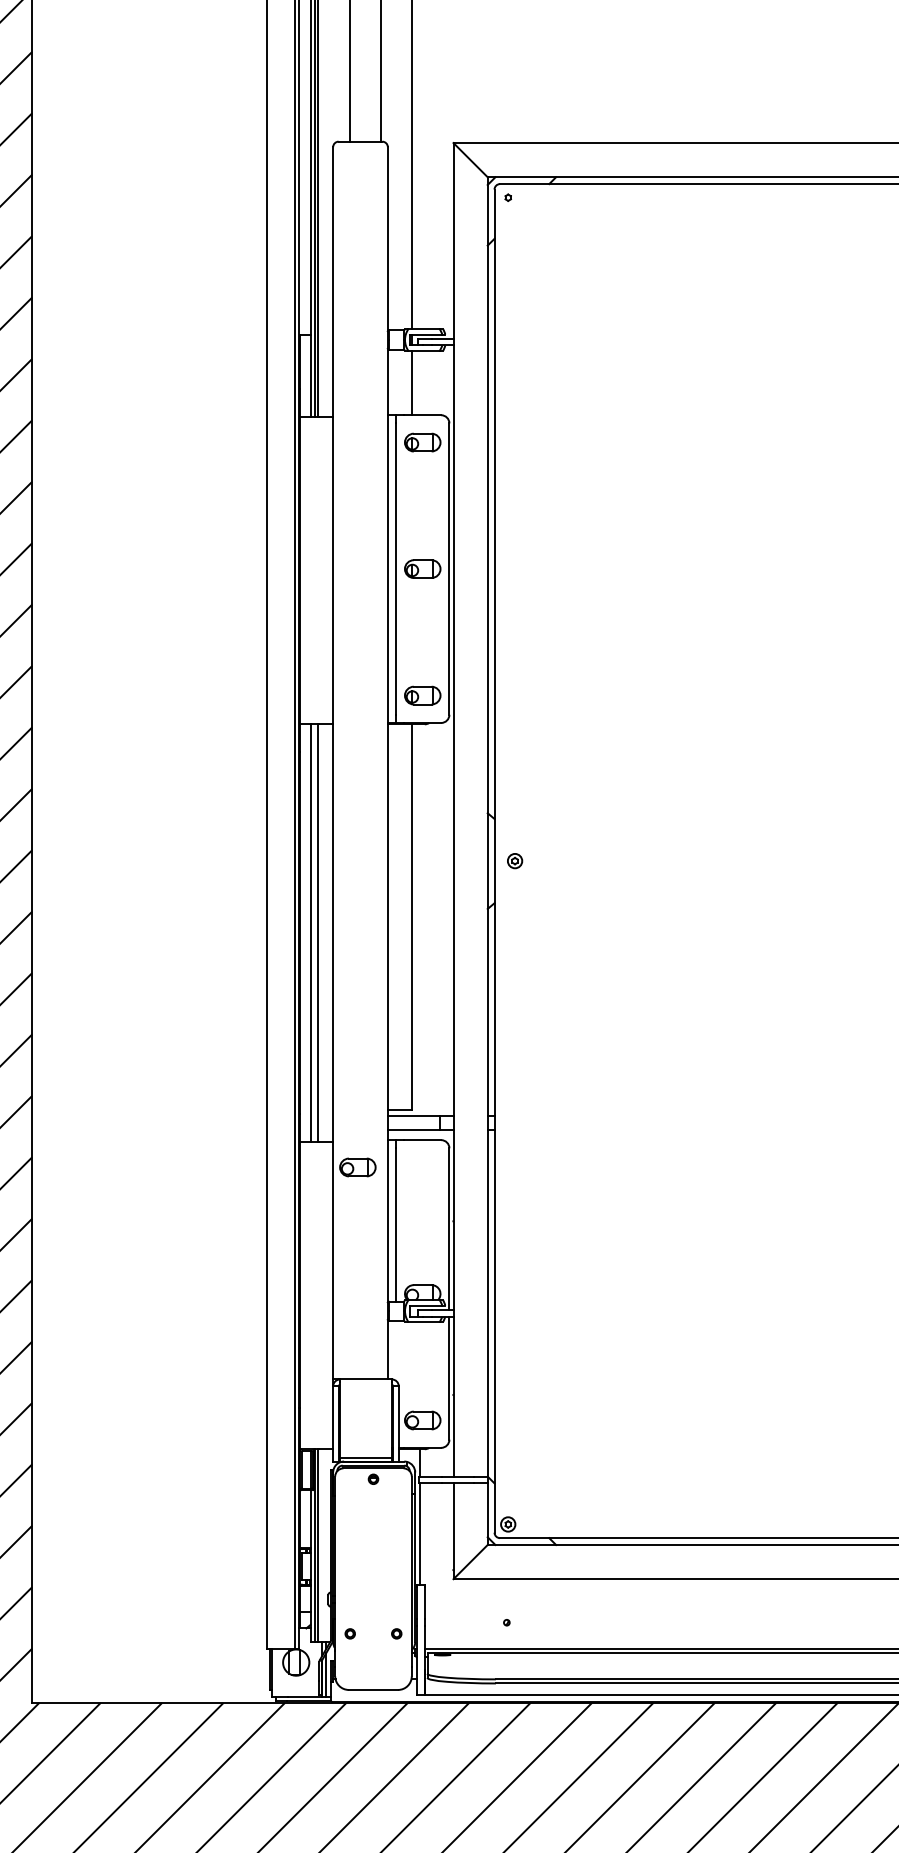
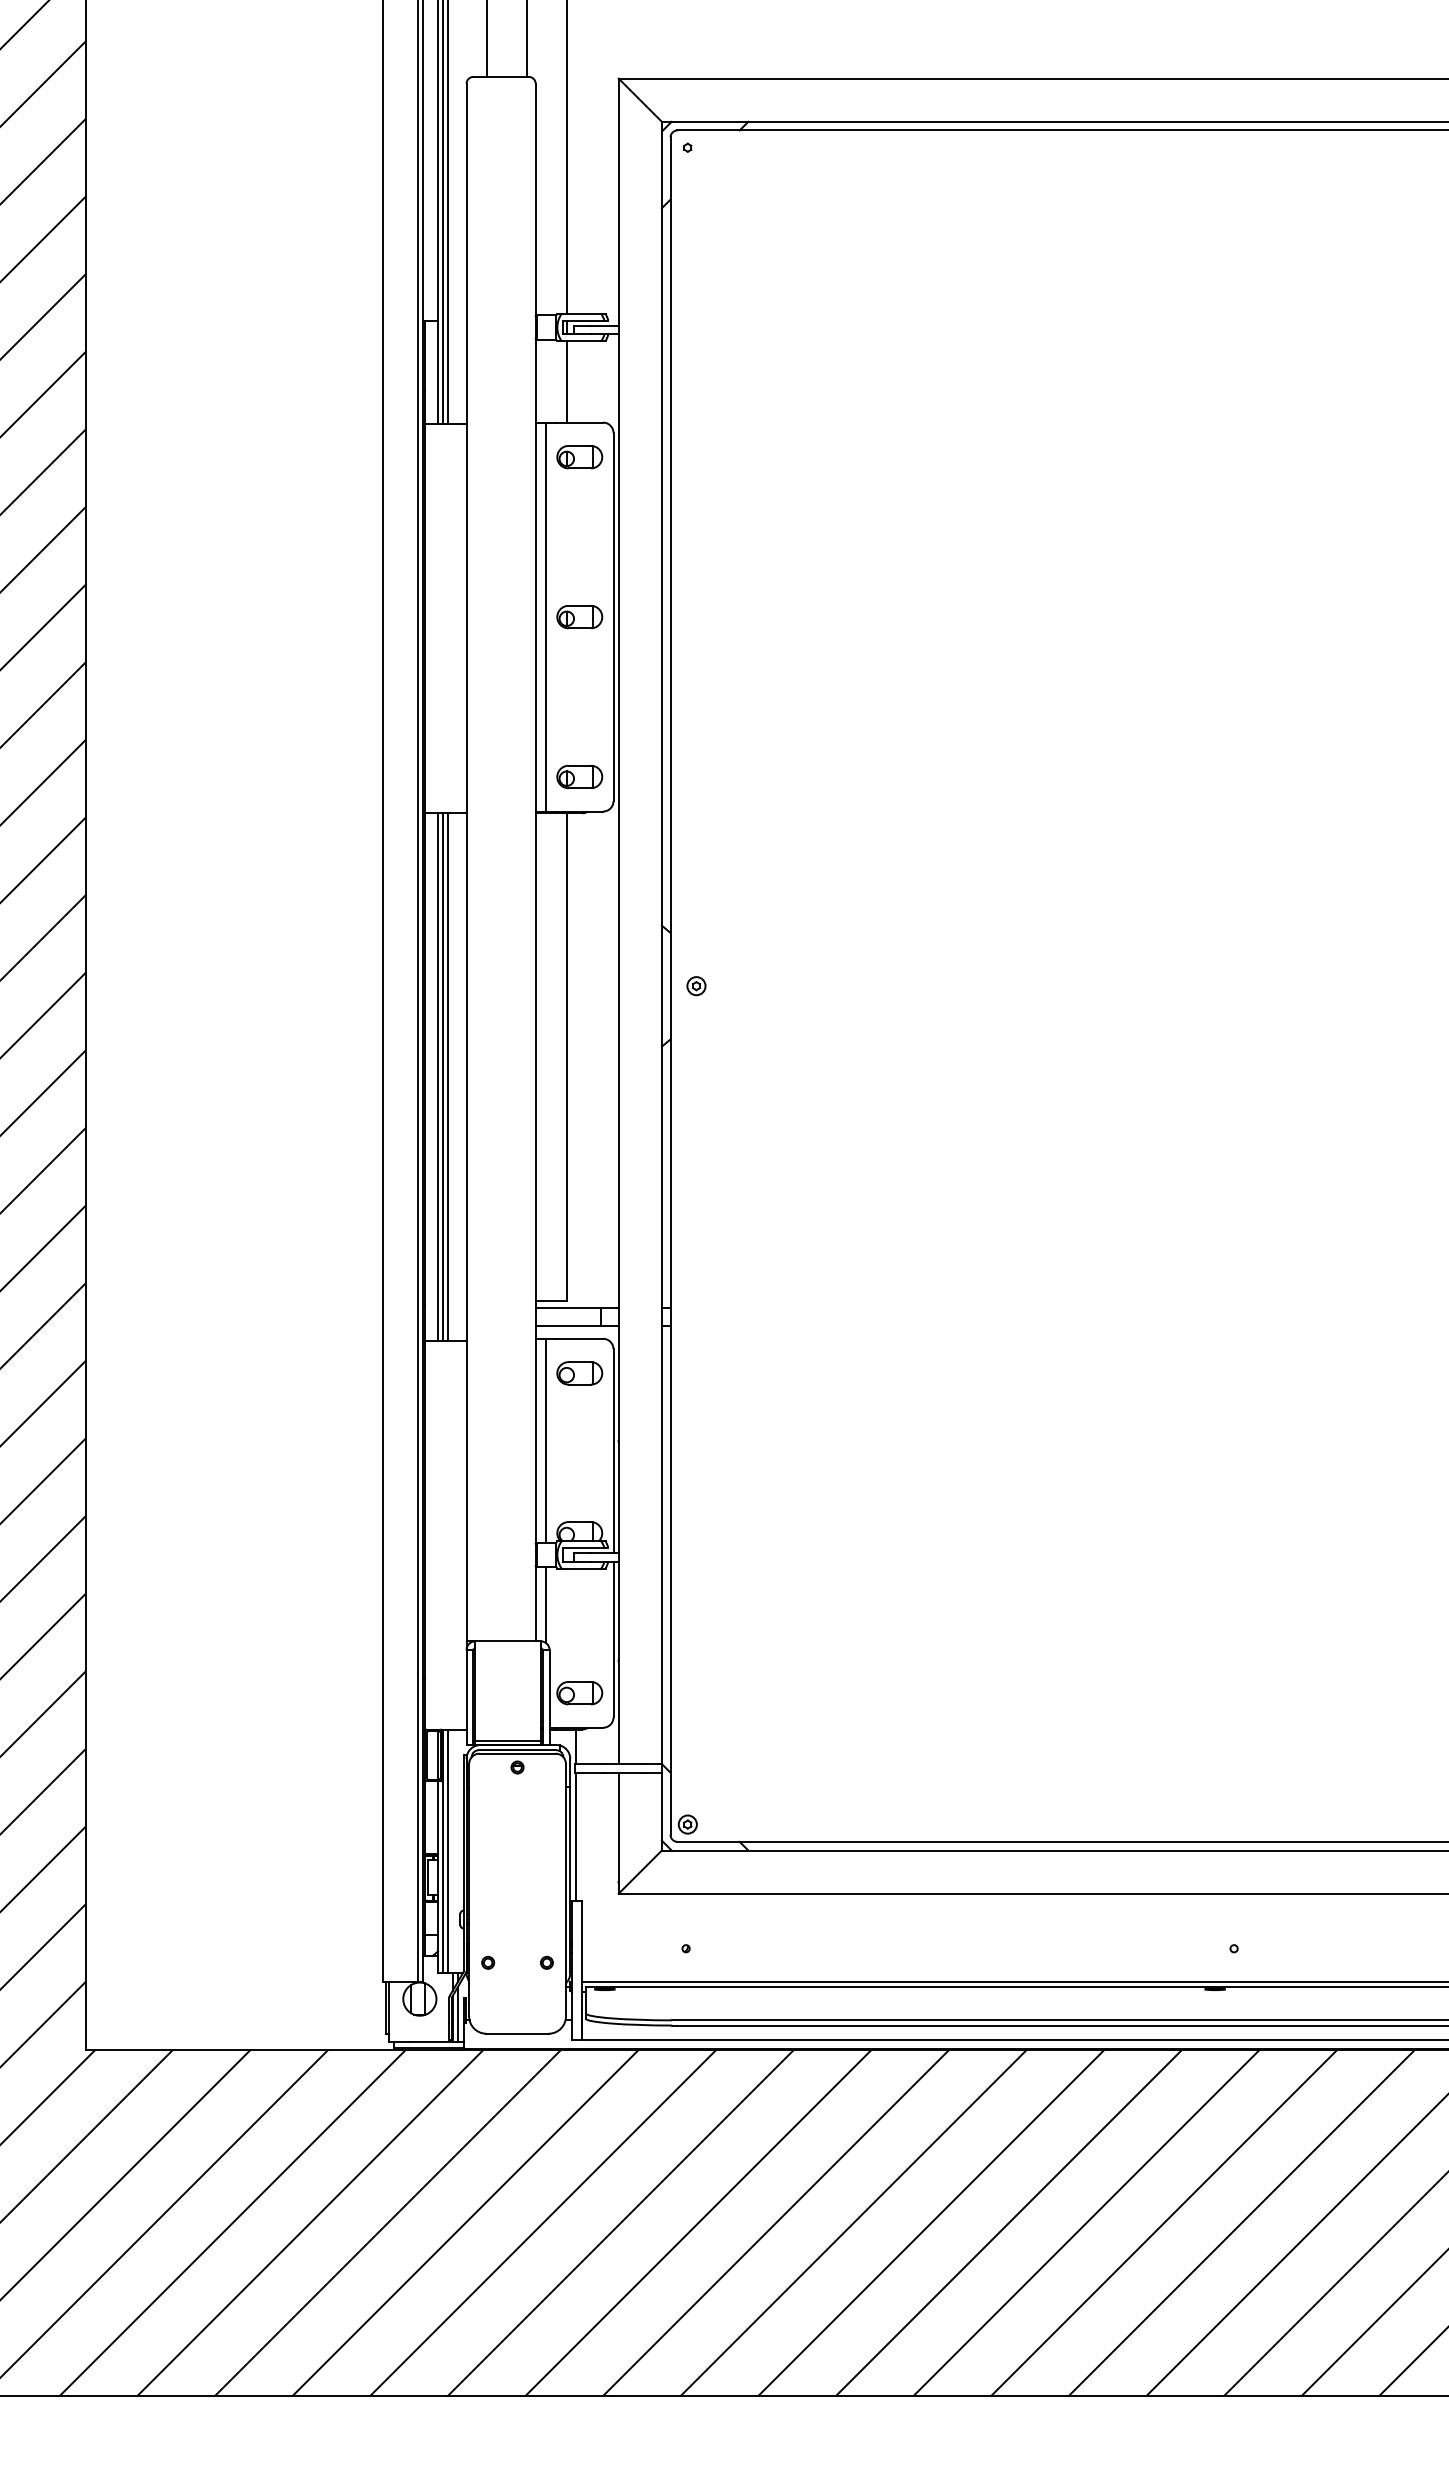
line: (314, 932) -> (443, 1076), added
part: (357, 1167) -> (579, 1373), moved
line: (396, 1351) -> (546, 1605), added

